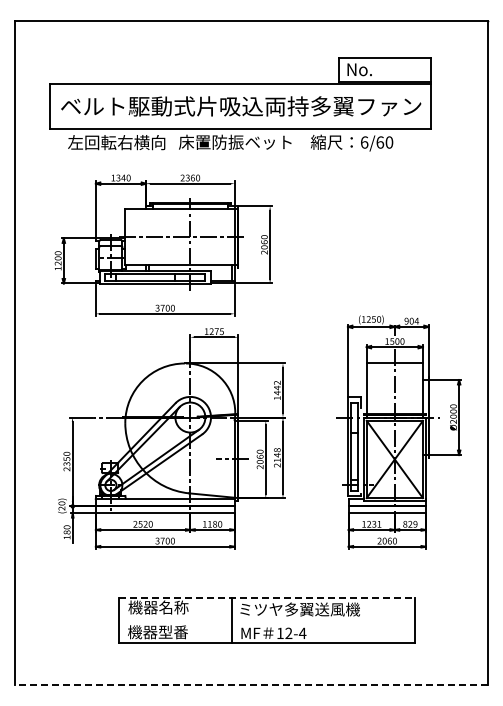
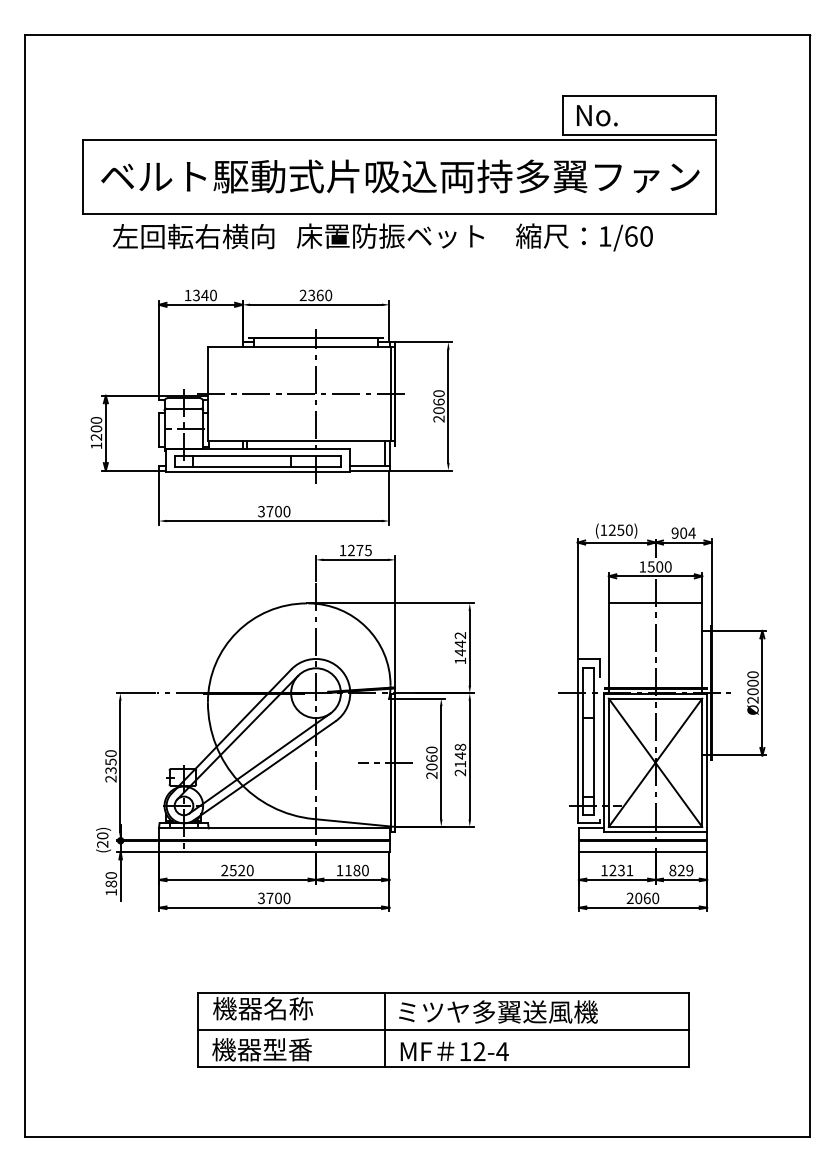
text: (364, 142) -> (605, 236), 6/60 -> 1/60
line: (267, 597) -> (444, 992), dashed -> solid
line: (267, 620) -> (444, 1030), added
line: (251, 684) -> (417, 1136), dashed -> solid

